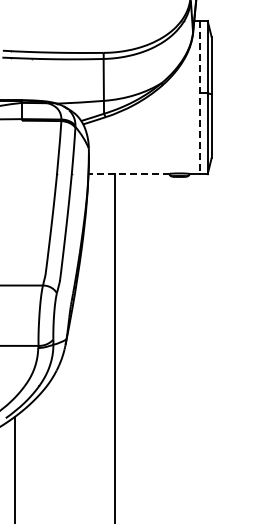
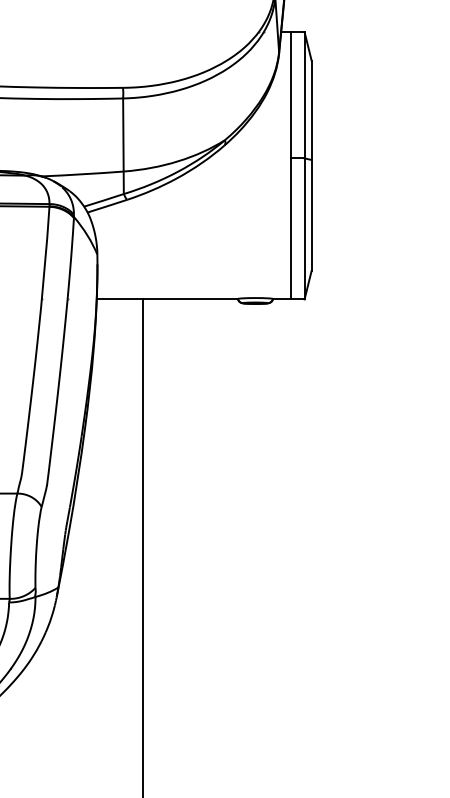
line: (199, 97) -> (290, 165), dashed -> solid
line: (128, 174) -> (166, 299), dashed -> solid

